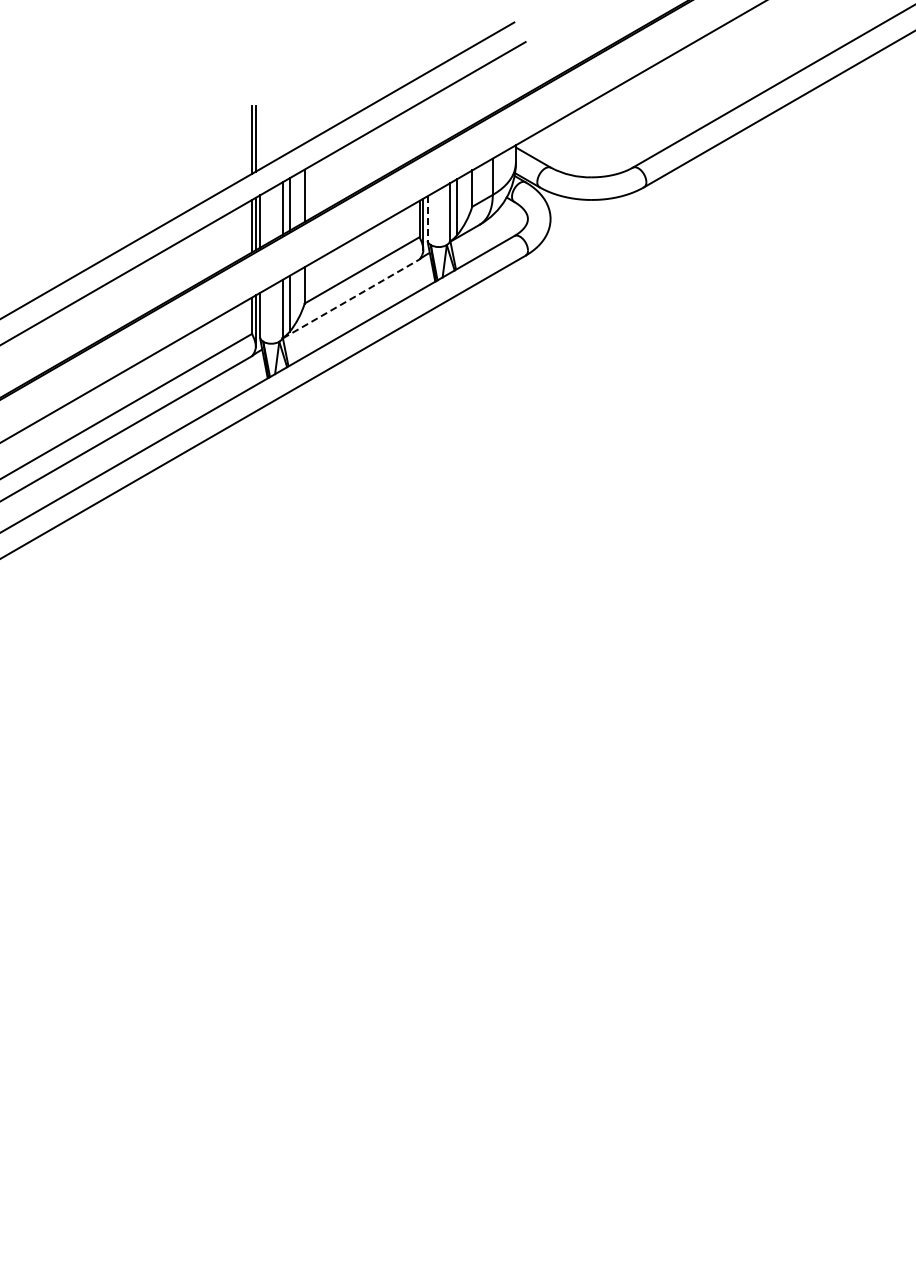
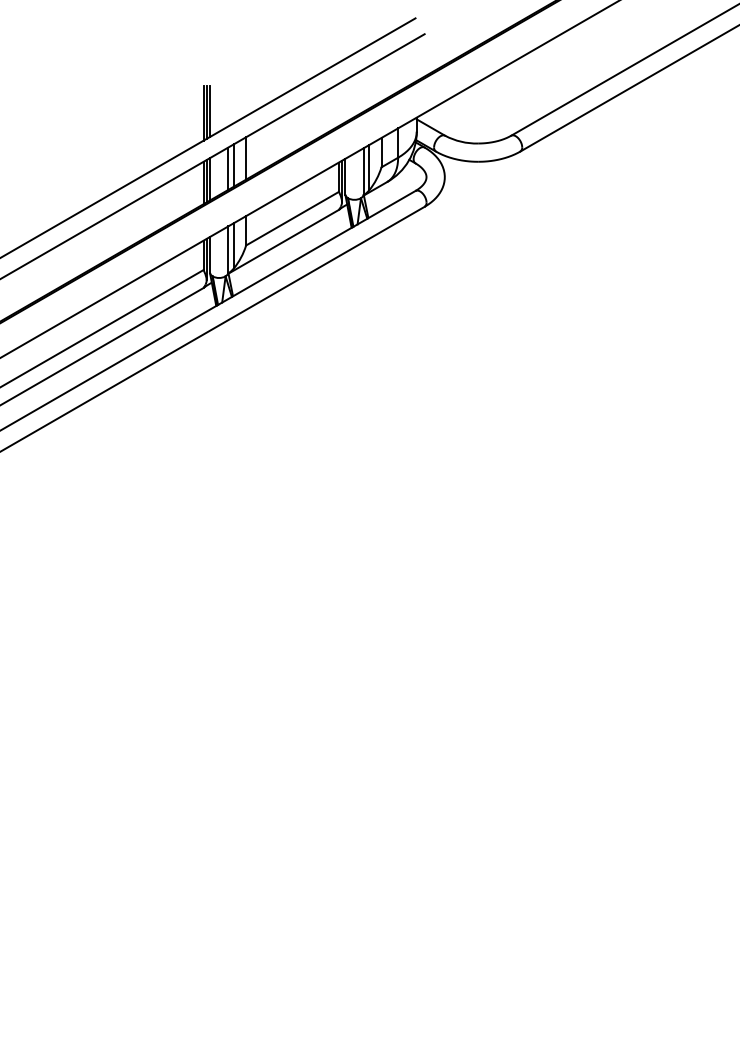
line: (259, 137) -> (209, 111), added
line: (427, 218) -> (345, 176), dashed -> solid
line: (351, 298) -> (283, 241), dashed -> solid

